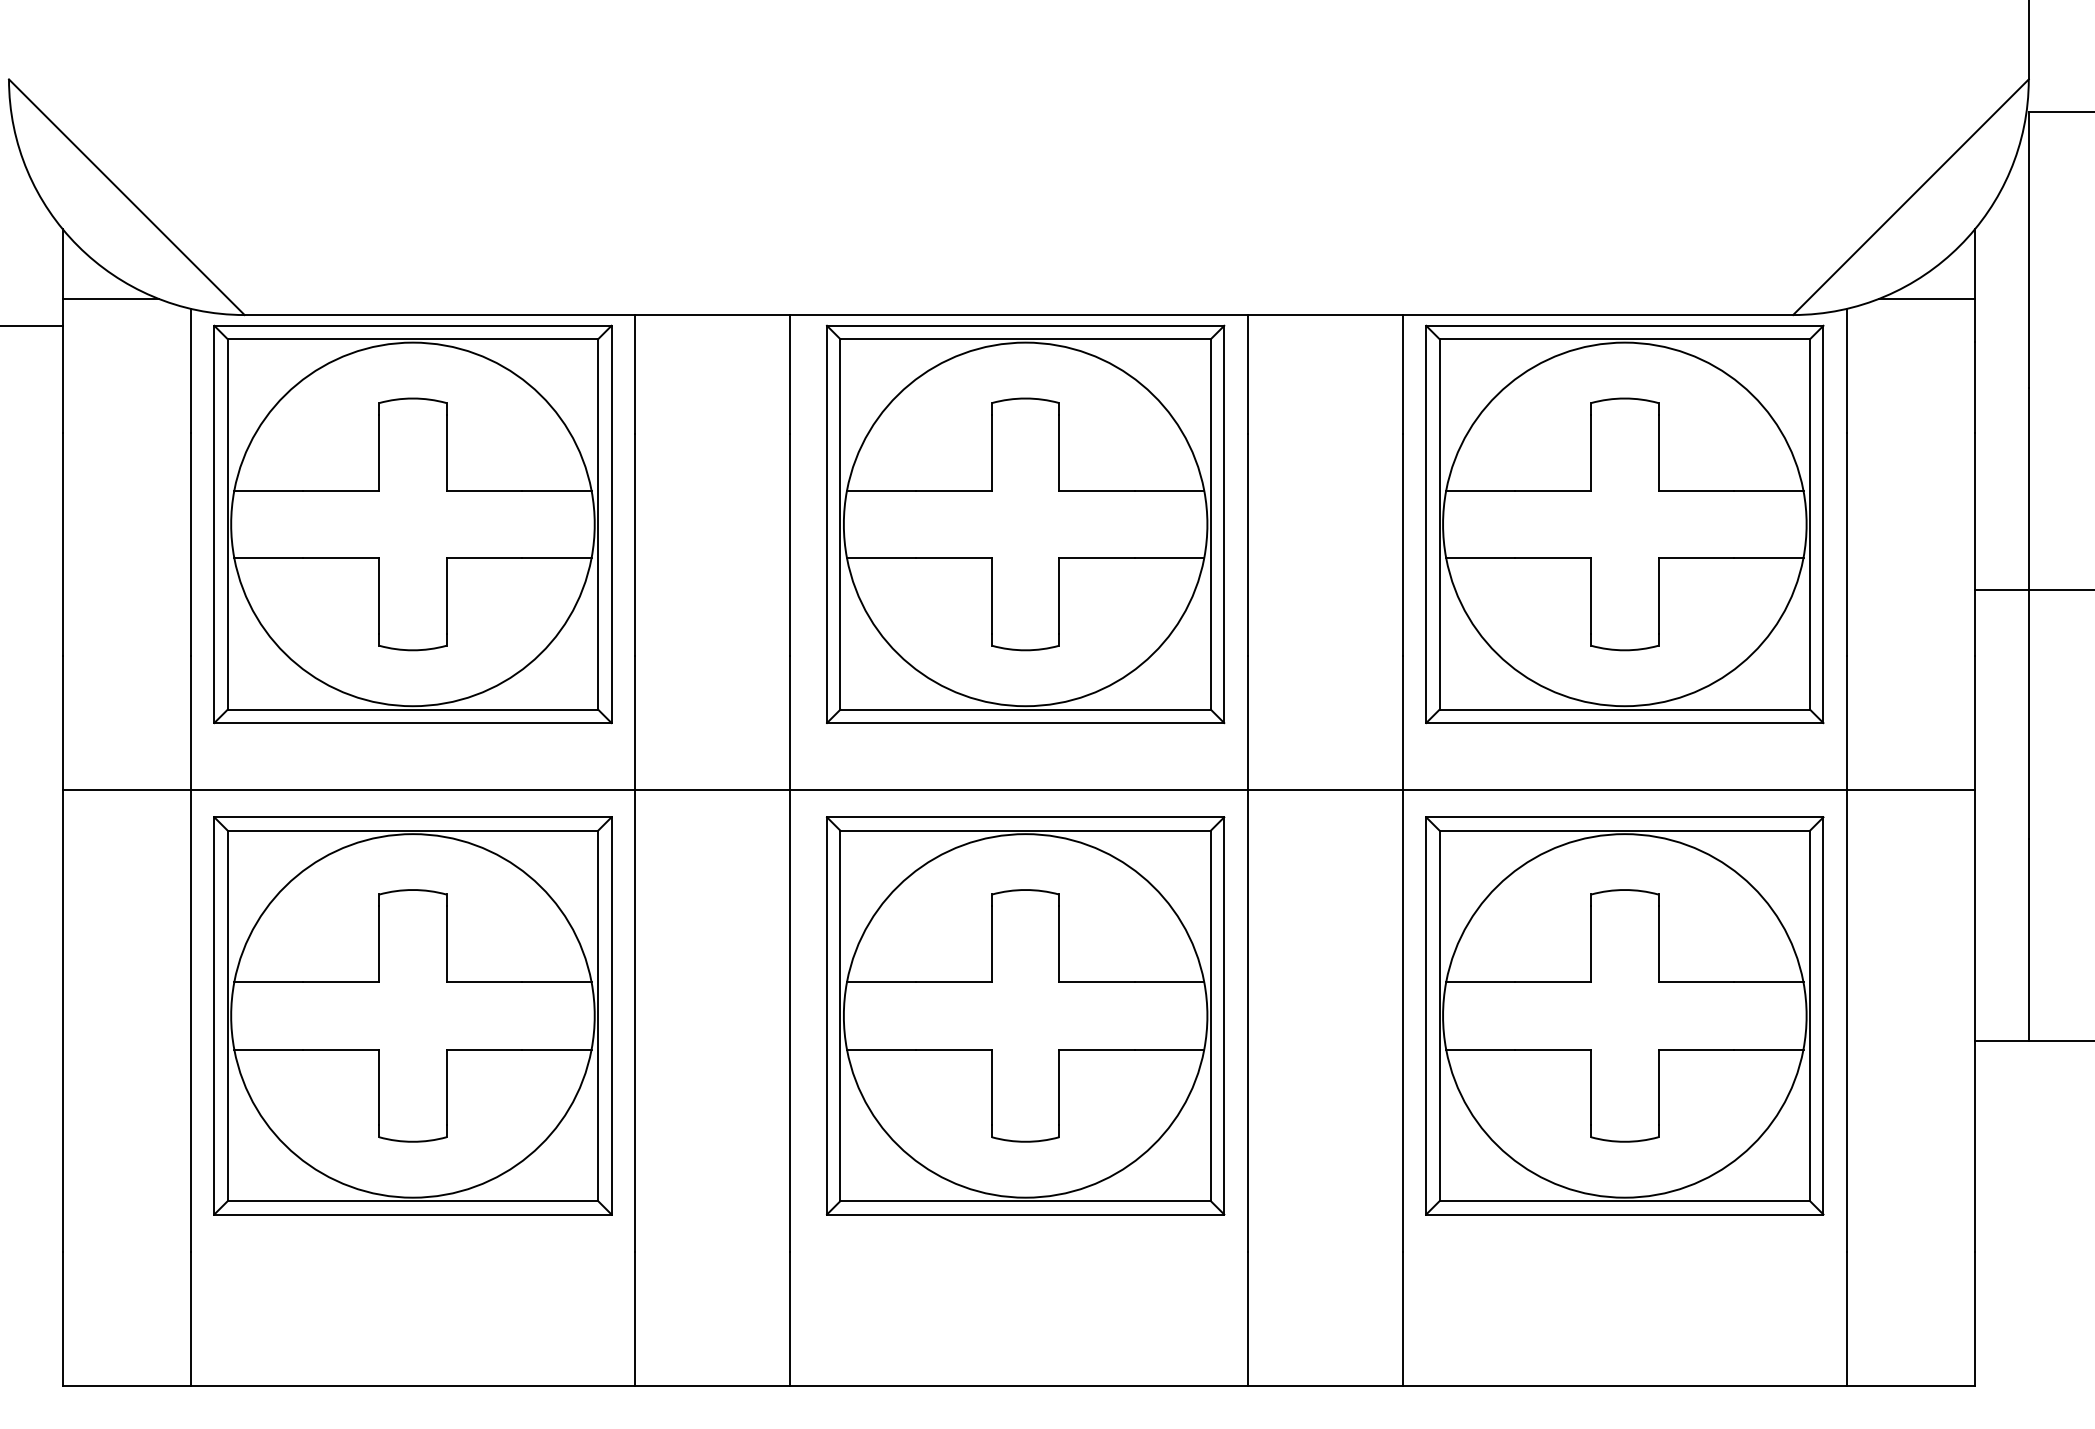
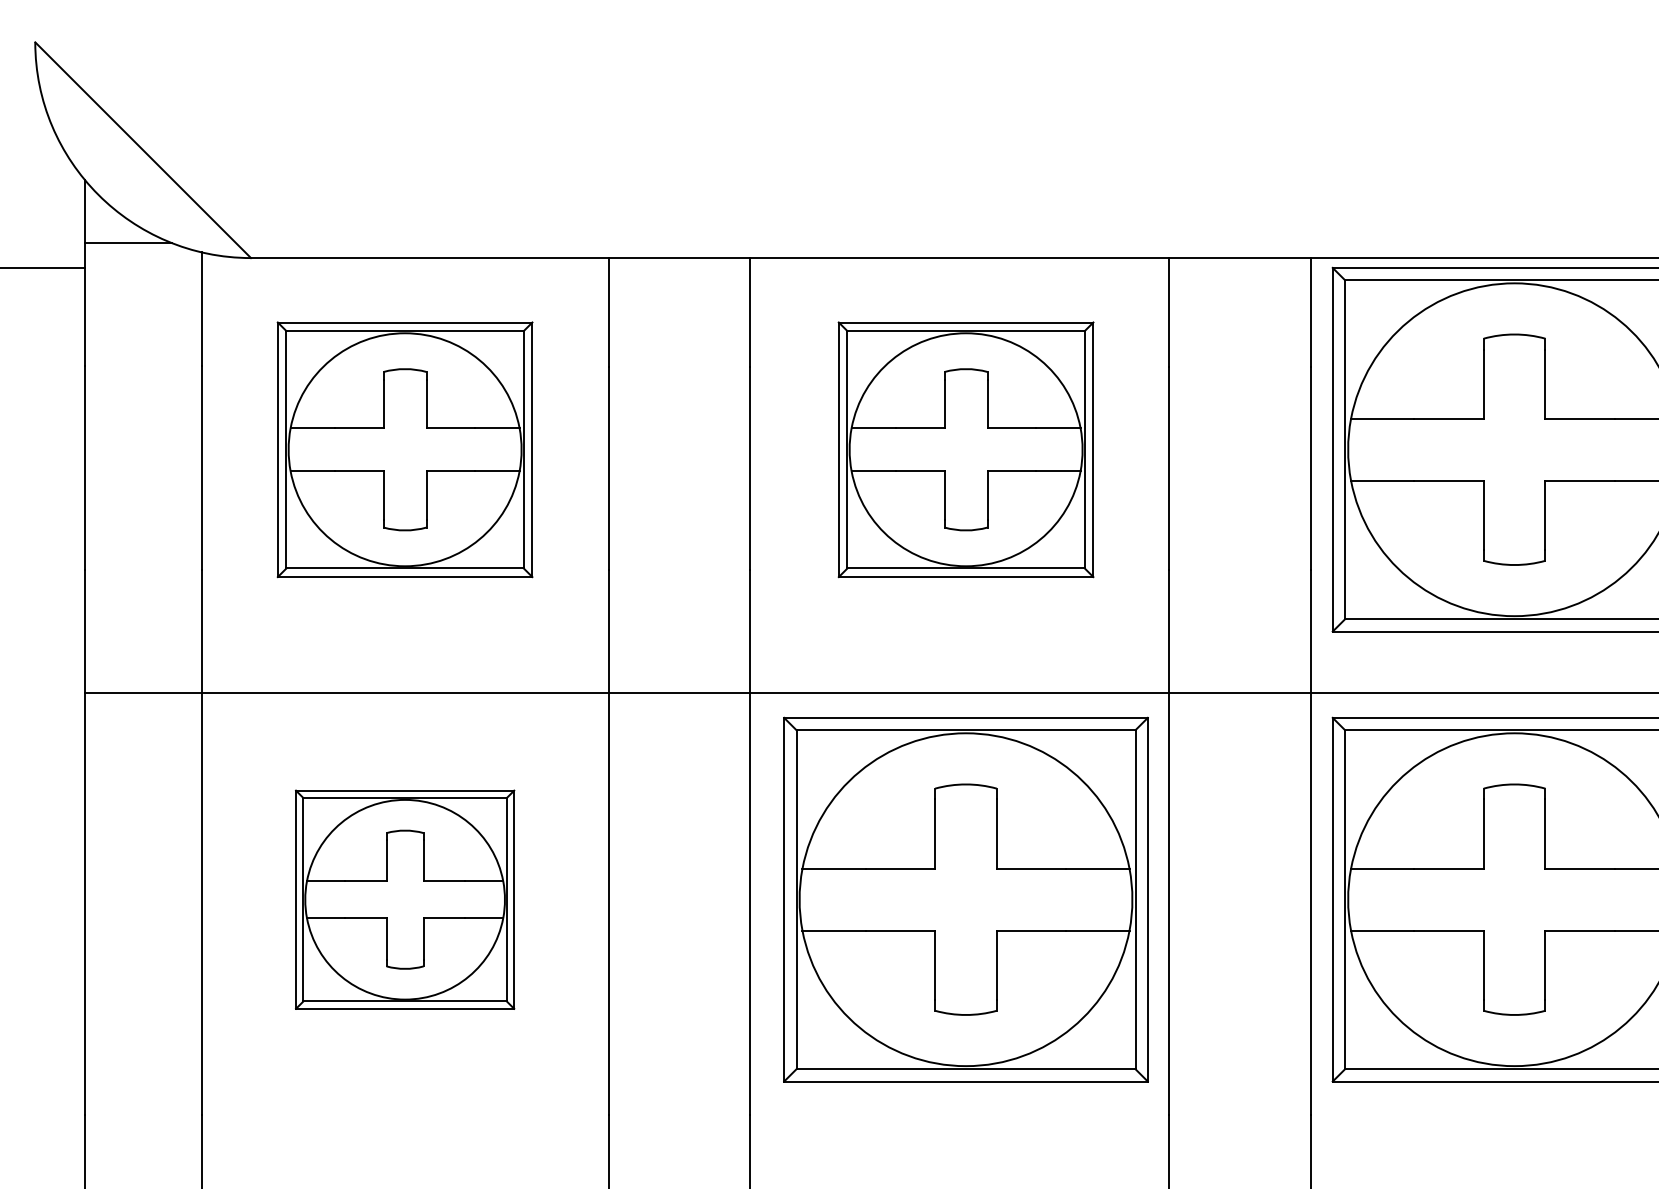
part: (412, 524) -> (404, 449), size x0.7
part: (1025, 524) -> (965, 449), size x0.7
part: (412, 1015) -> (404, 899), size x0.6

